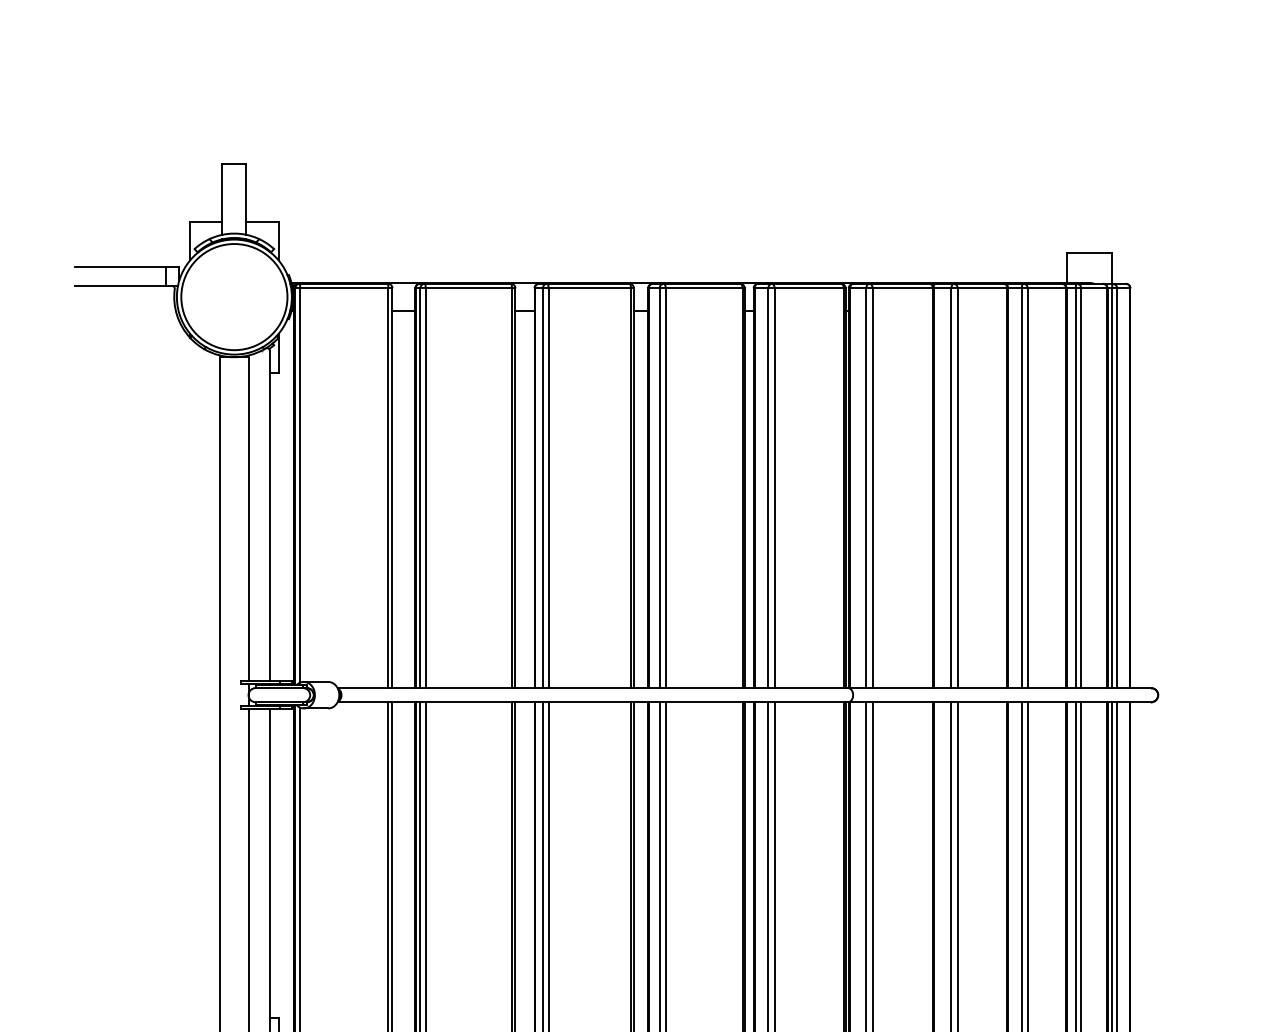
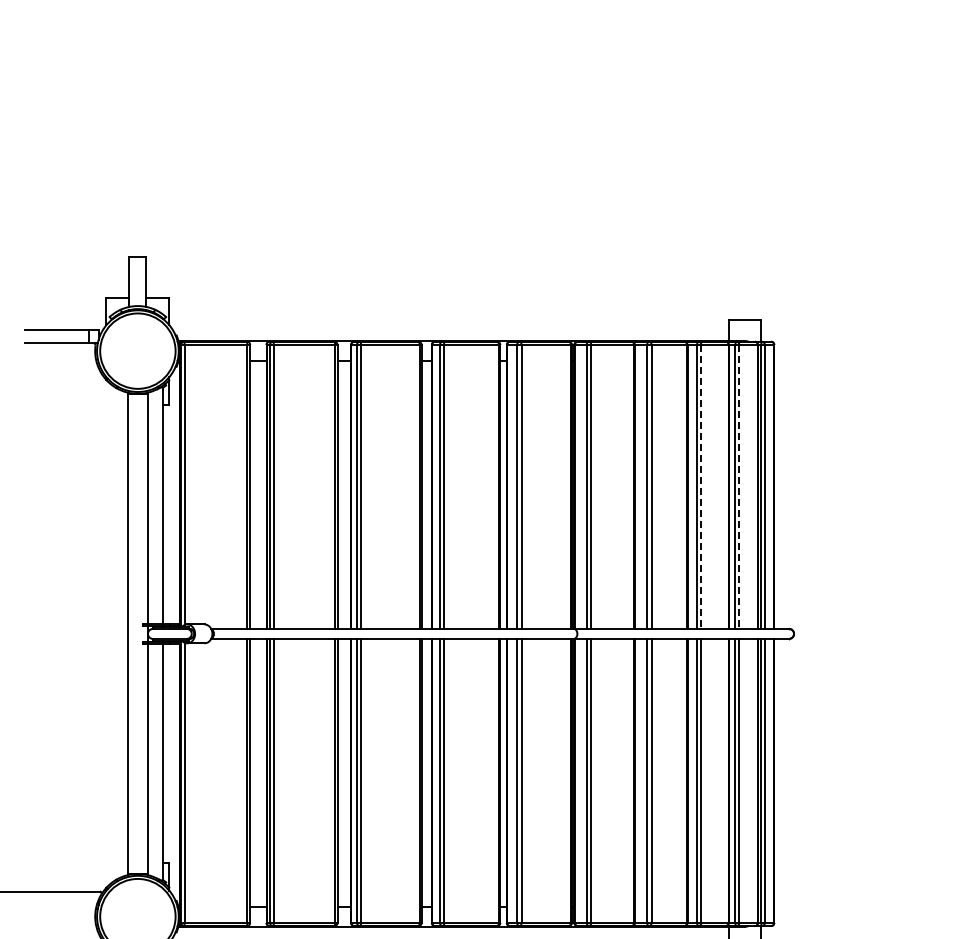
line: (1027, 489) -> (701, 487), solid -> dashed
line: (1081, 489) -> (739, 487), solid -> dashed

